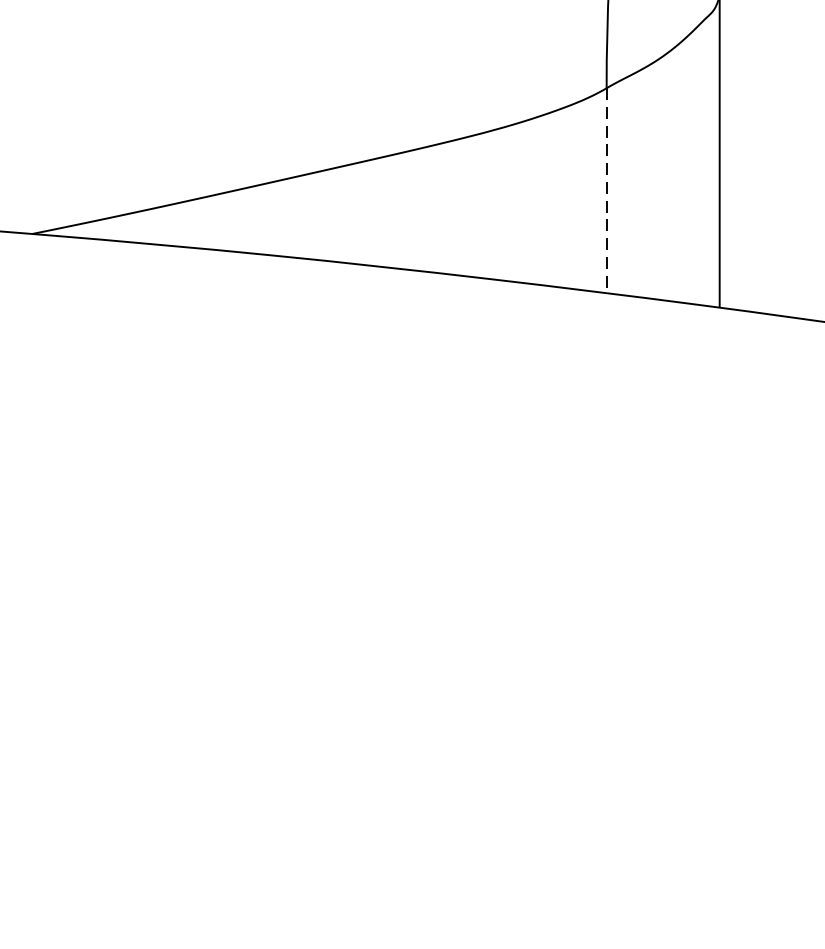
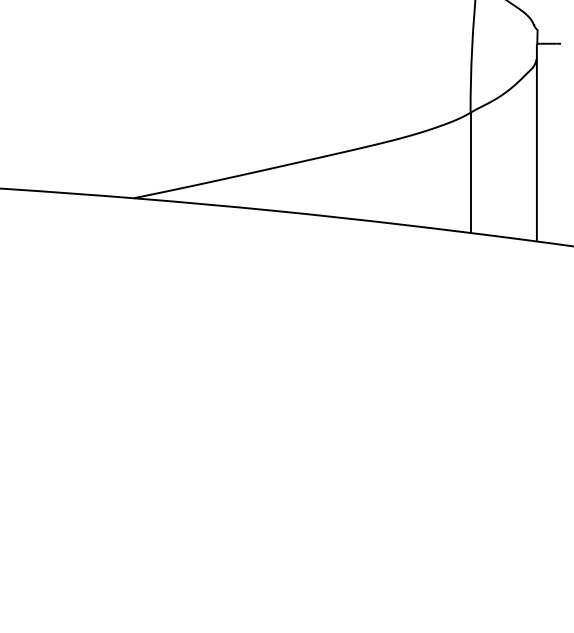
line: (606, 191) -> (470, 173), dashed -> solid

